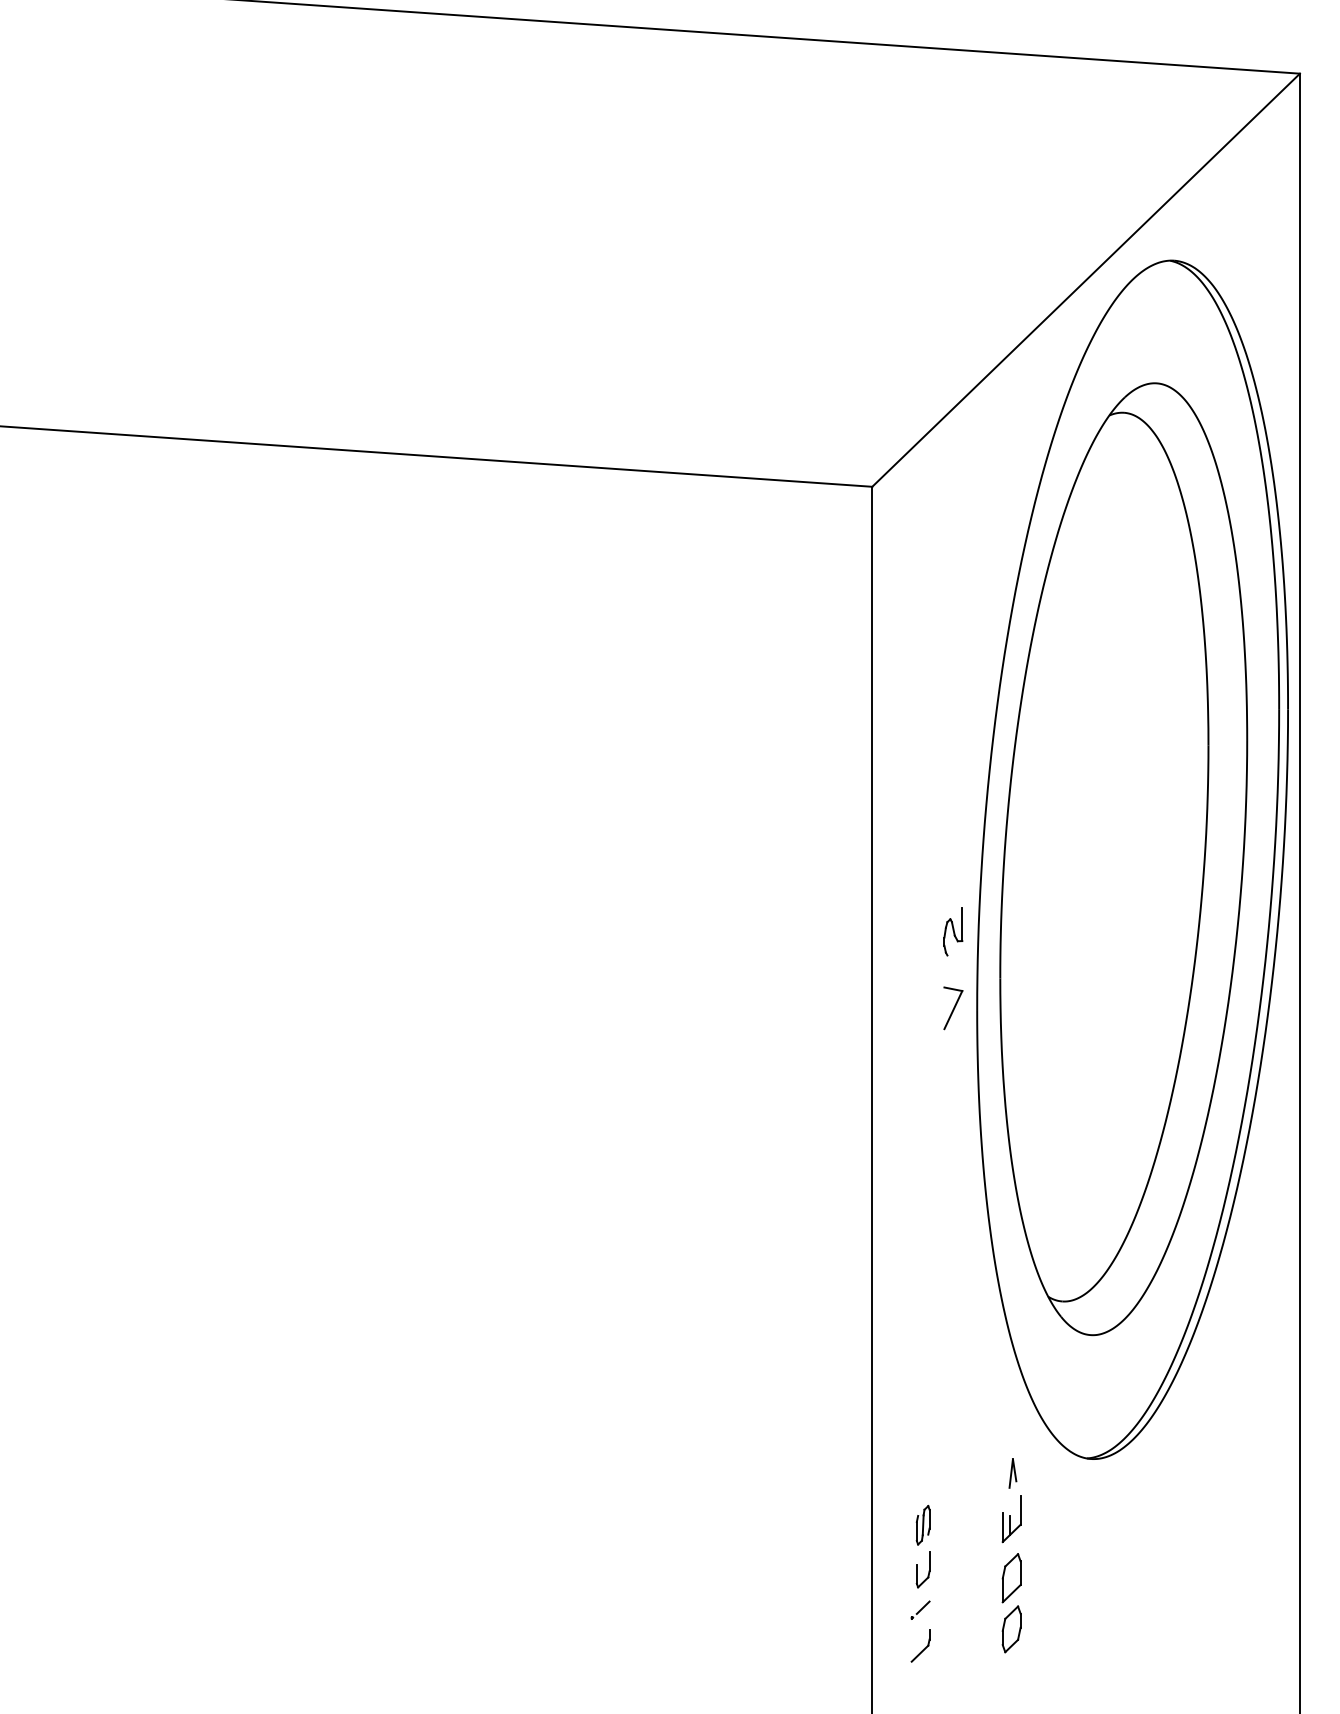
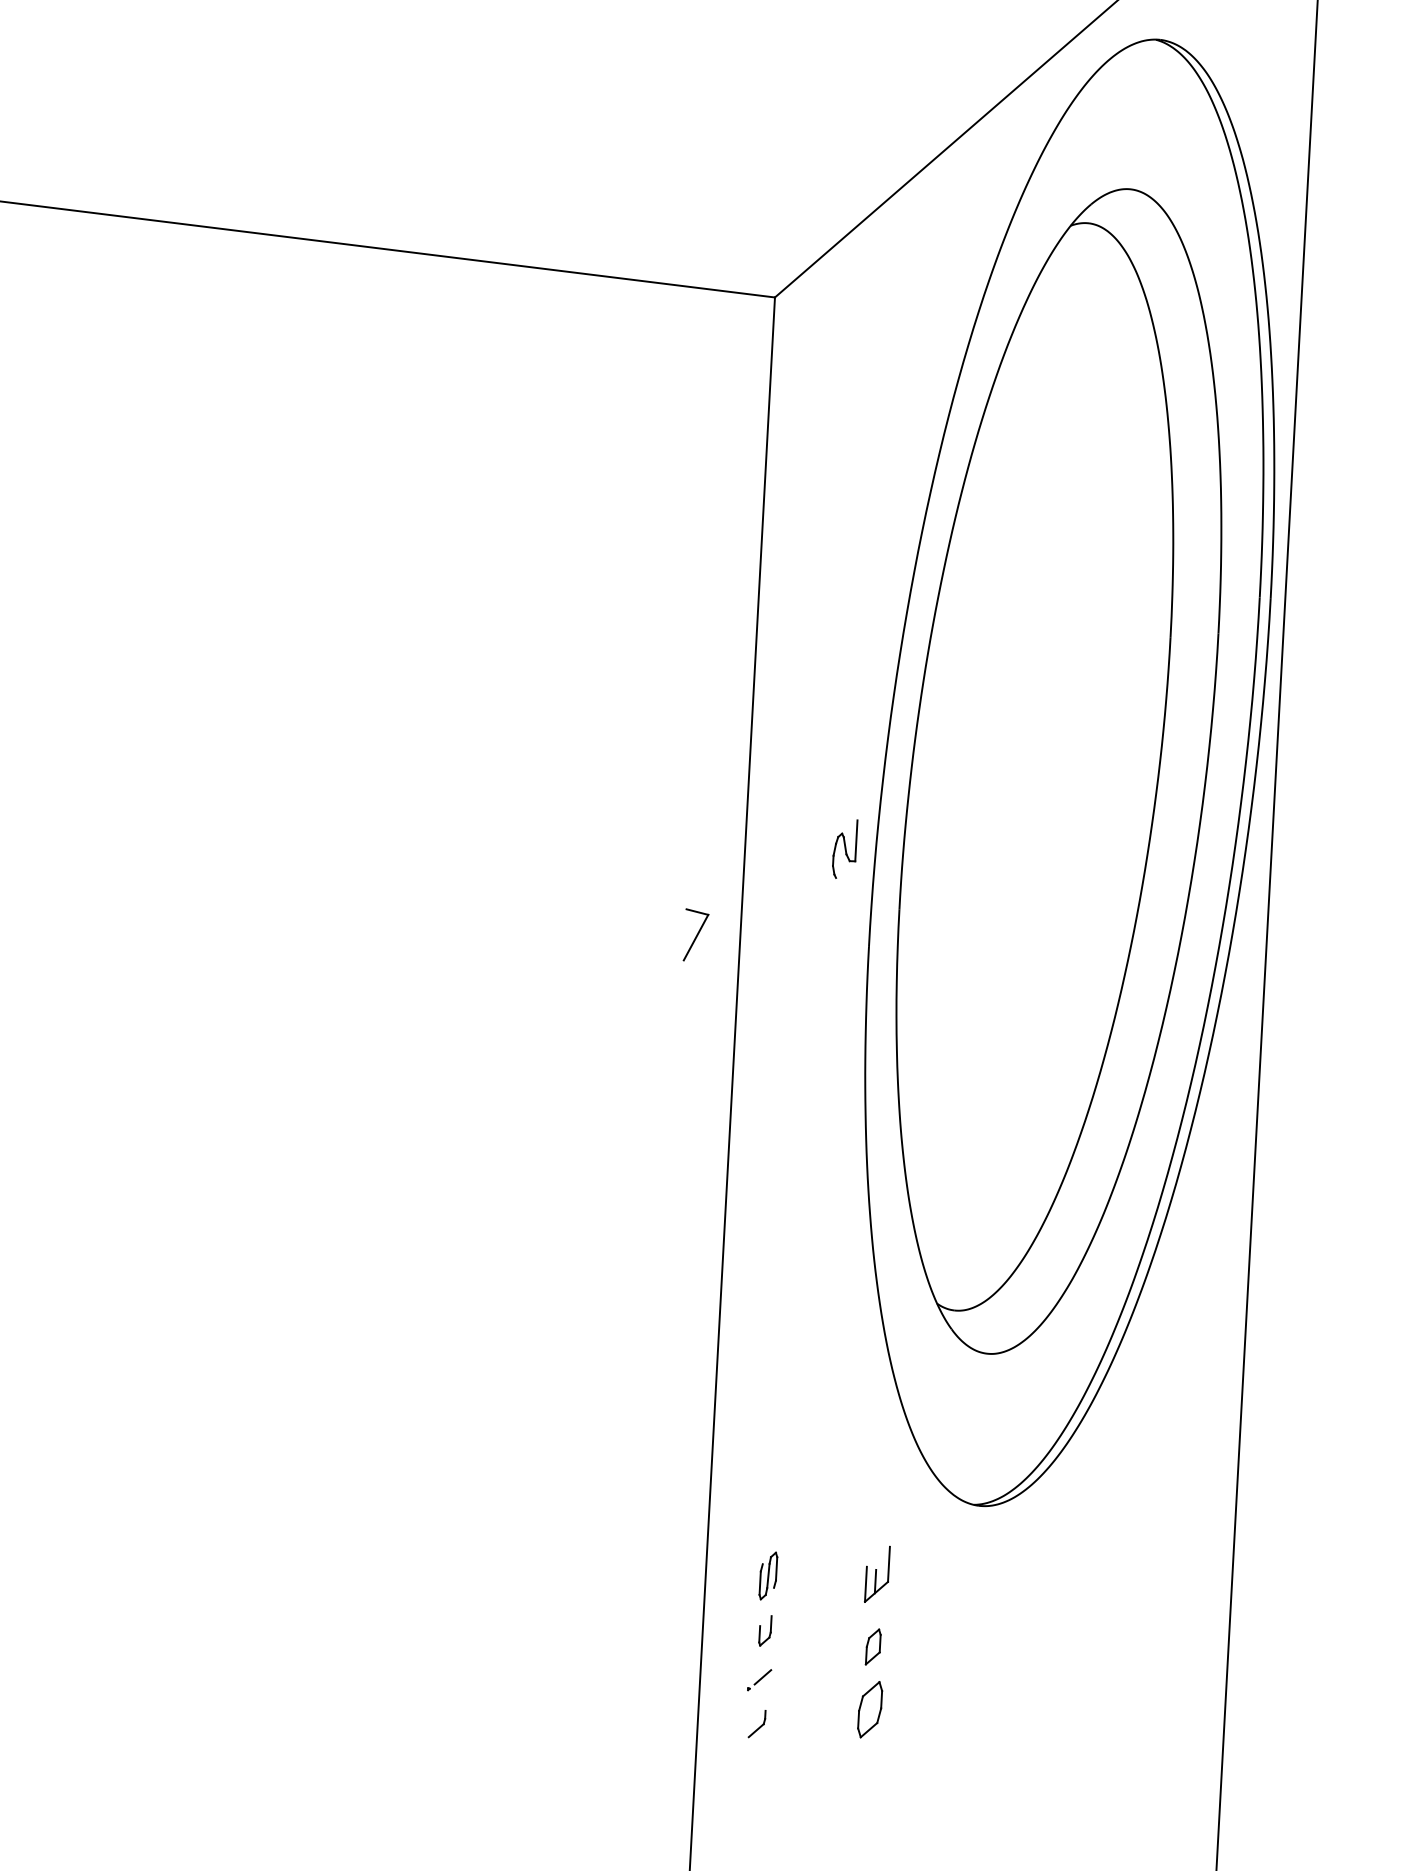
part: (953, 1008) -> (696, 935), moved
part: (1012, 1473) -> (881, 1518), removed
part: (922, 1569) -> (764, 1630), size x0.7
part: (1011, 1578) -> (873, 1647), size x0.6
part: (920, 1645) -> (757, 1723), size x0.7

